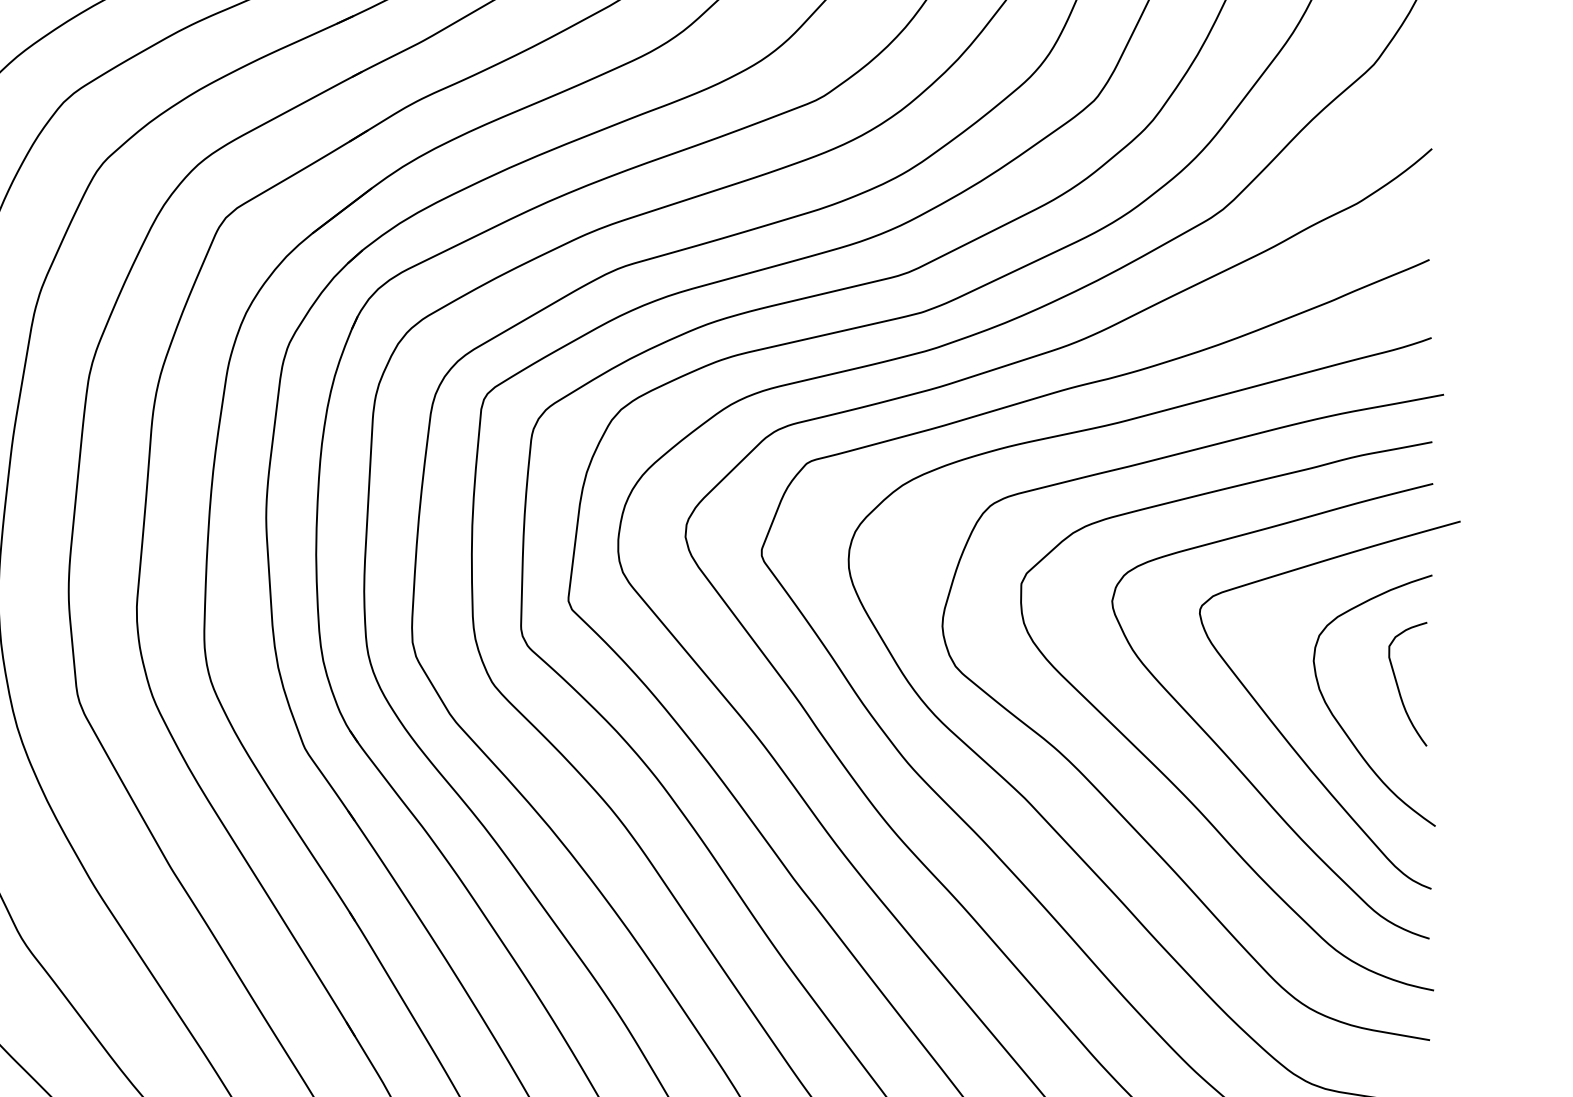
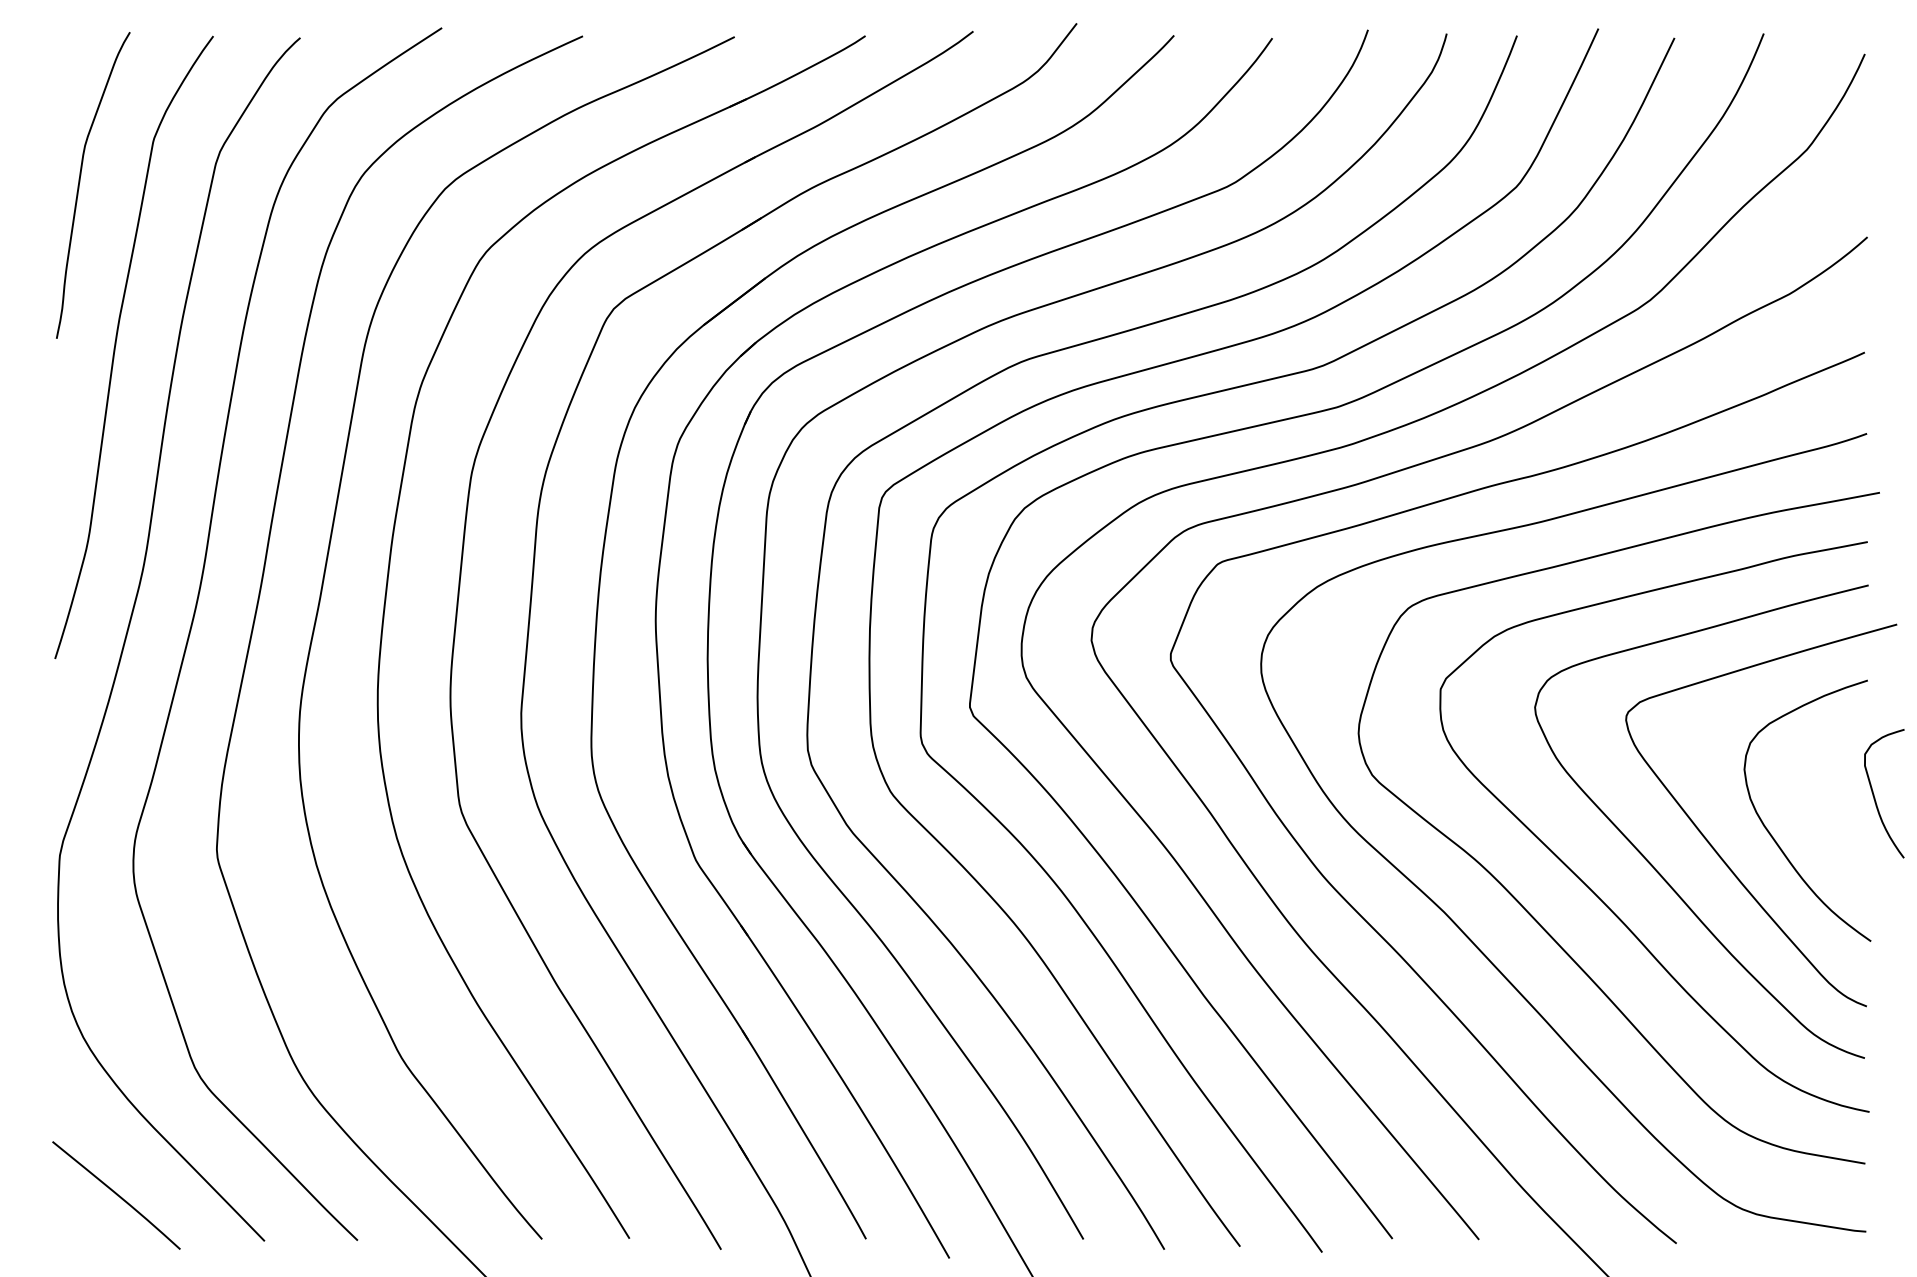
curve: (1399, 687) -> (1875, 797), moved

